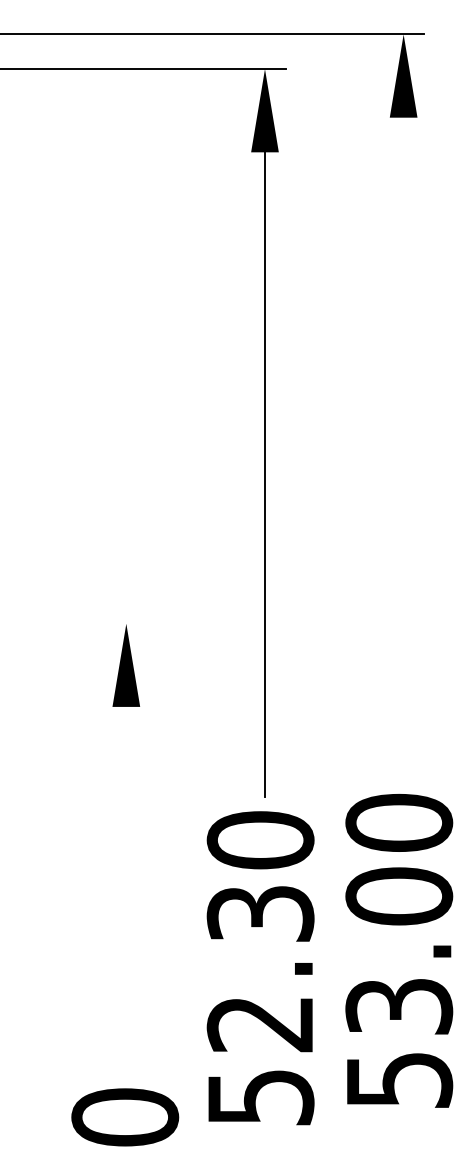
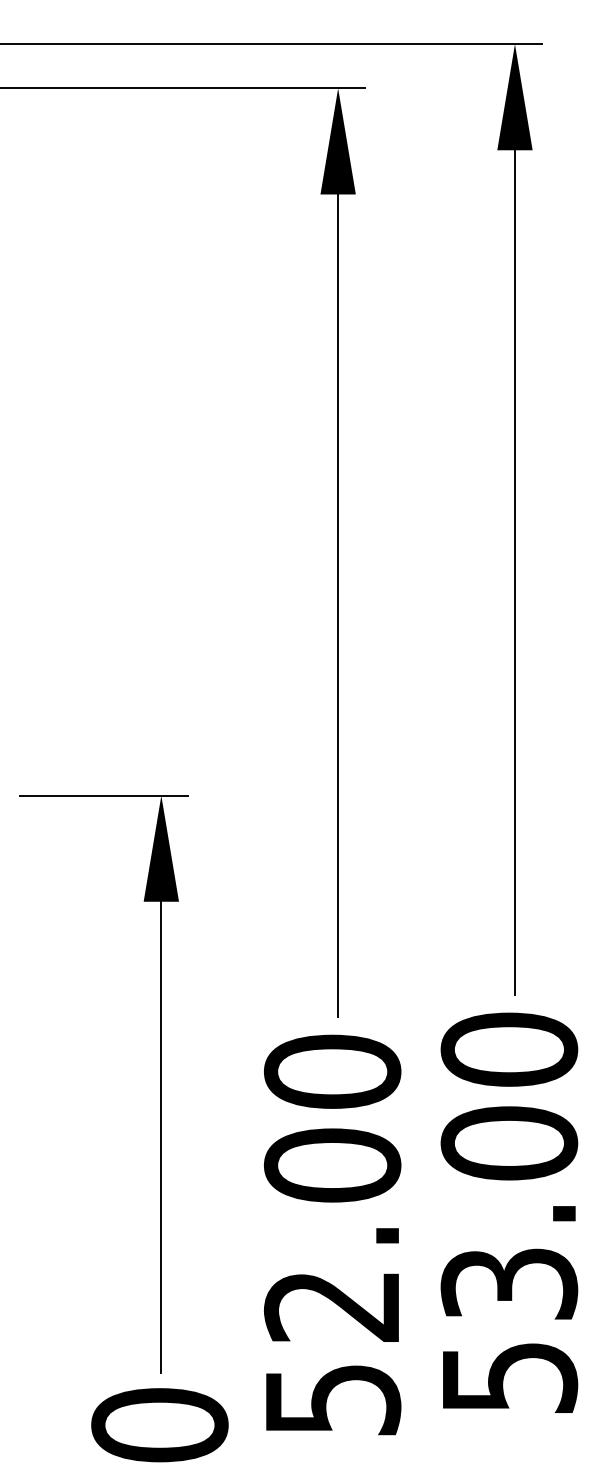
line: (403, 448) -> (514, 572), added
line: (81, 623) -> (104, 795), added
line: (126, 891) -> (161, 1137), added
text: (260, 913) -> (332, 1165), 52.30 -> 52.00

